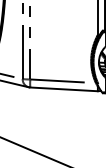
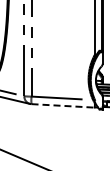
line: (64, 88) -> (63, 105), solid -> dashed

